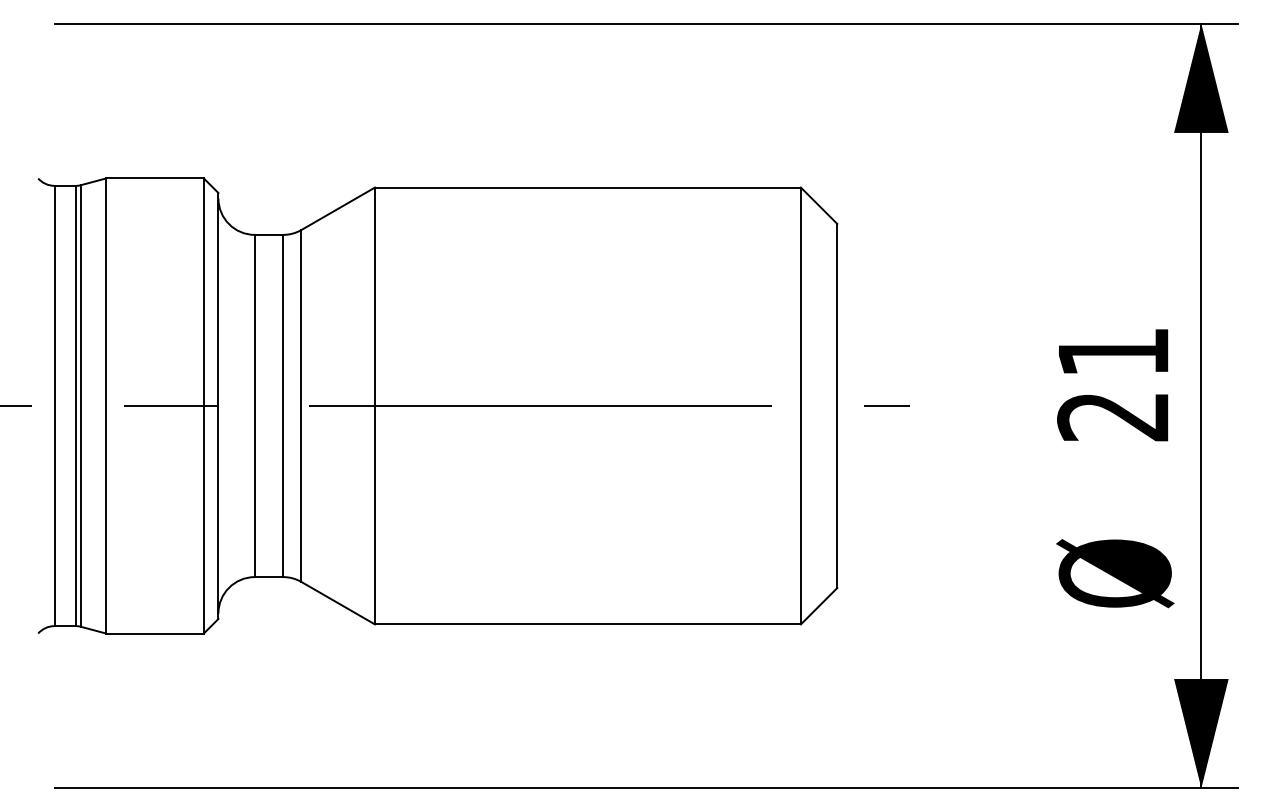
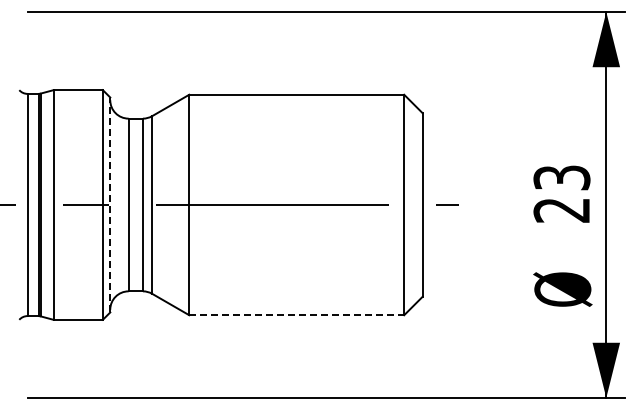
text: (1112, 351) -> (561, 177), 21 -> 23
line: (218, 405) -> (110, 204), solid -> dashed
line: (589, 624) -> (297, 315), solid -> dashed

